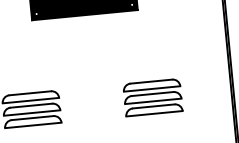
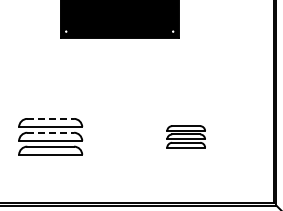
line: (30, 92) -> (51, 118), solid -> dashed
part: (152, 97) -> (185, 136), size x0.6
line: (32, 105) -> (51, 132), solid -> dashed

